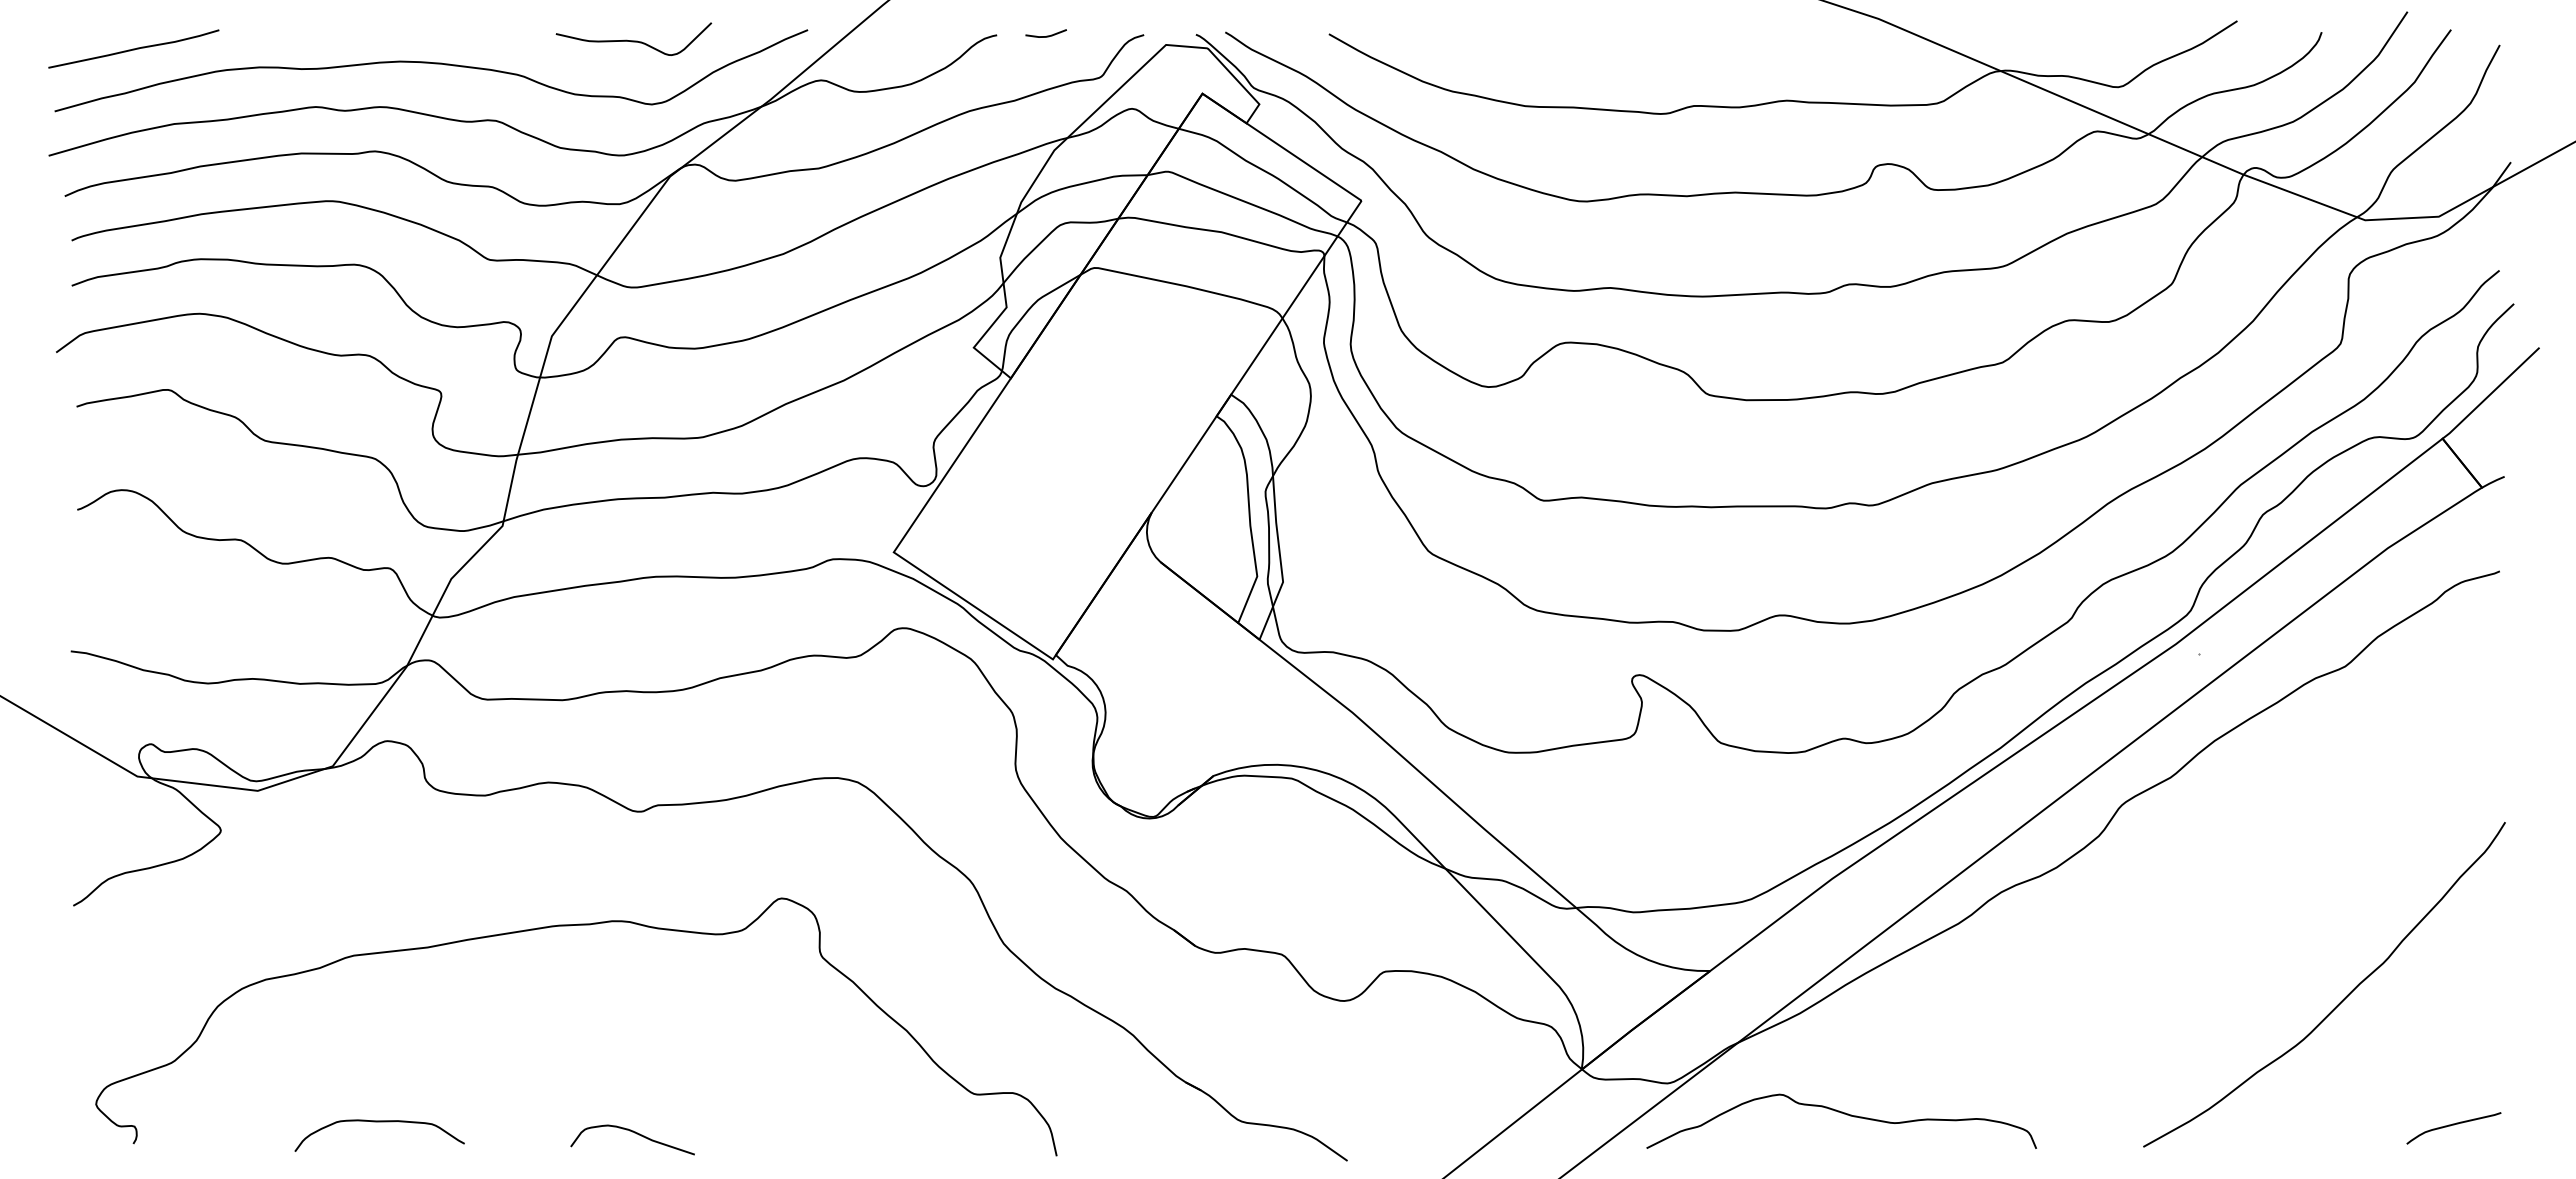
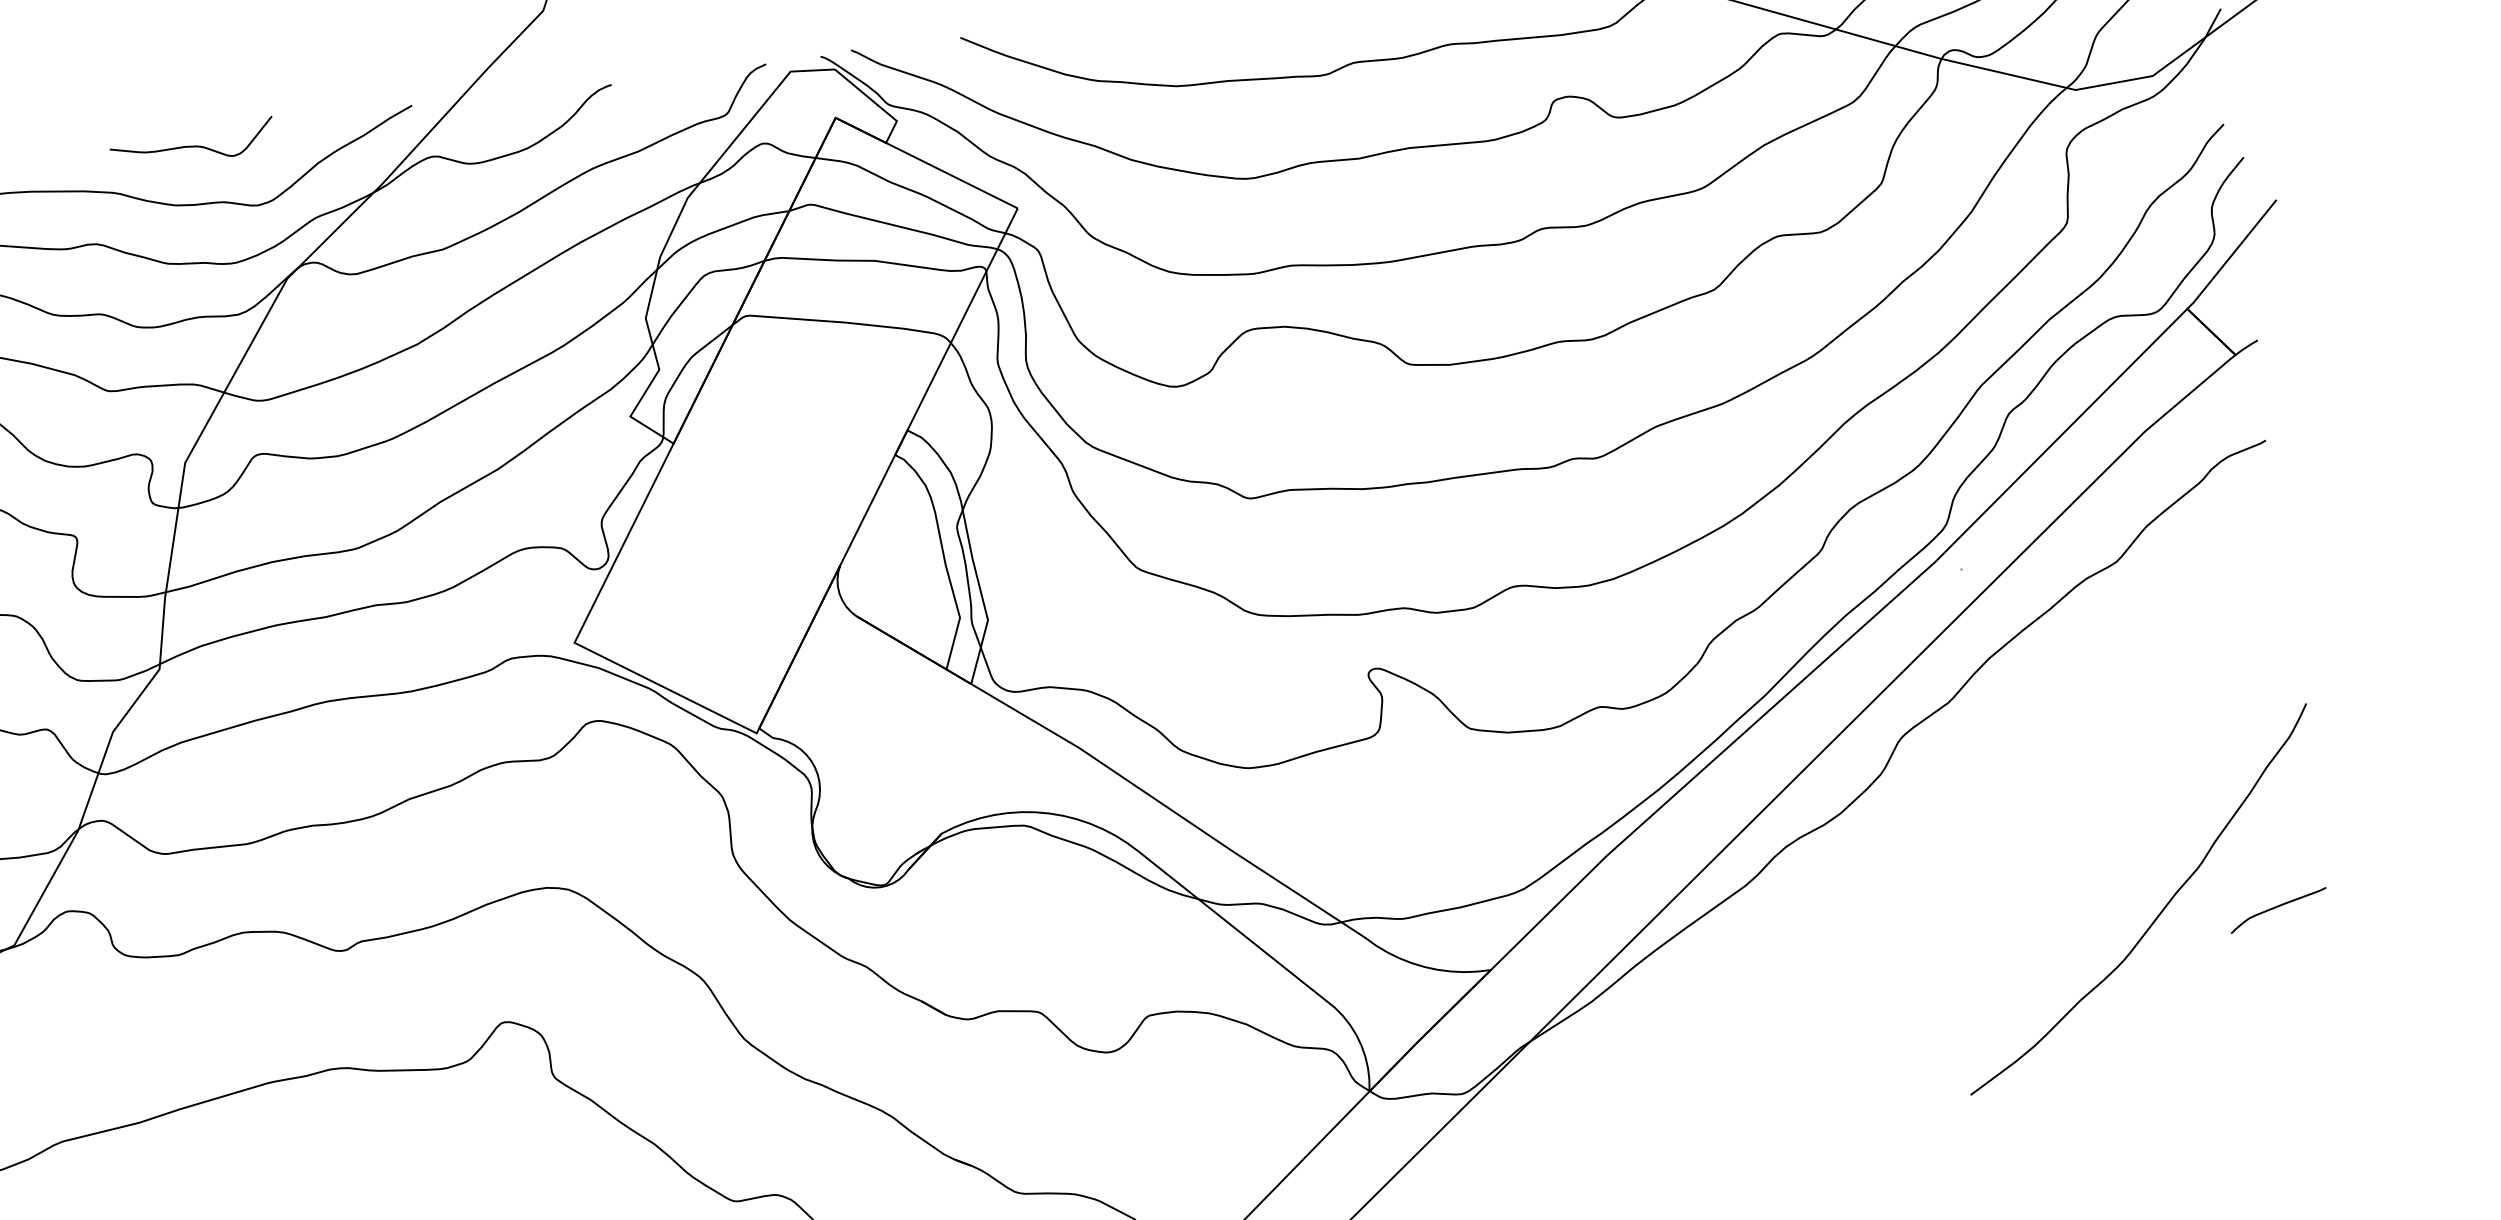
line: (1046, 35) -> (663, 78), removed
curve: (633, 40) -> (192, 145), moved
curve: (1844, 1114) -> (1651, 1102), removed
curve: (2453, 1125) -> (2277, 907), moved

